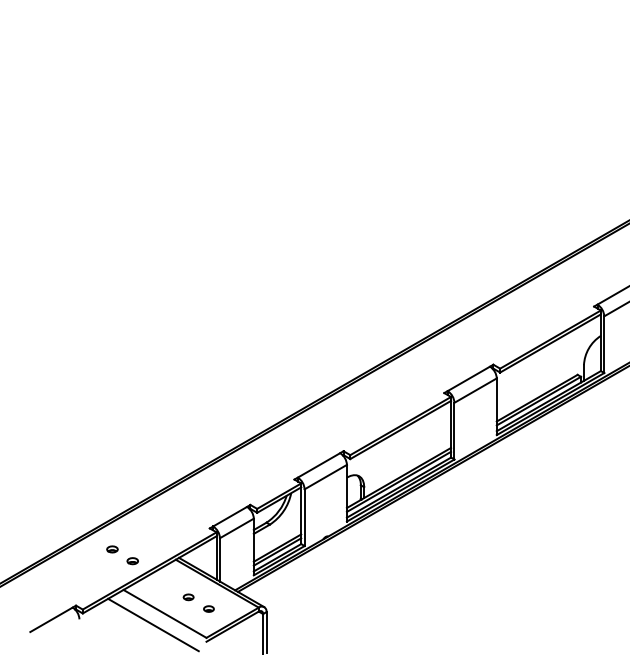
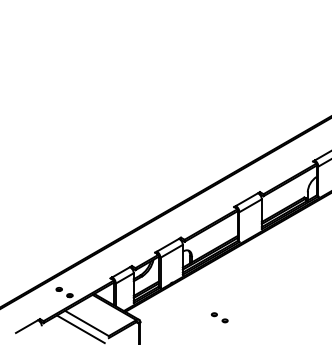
part: (198, 602) -> (219, 317), moved

